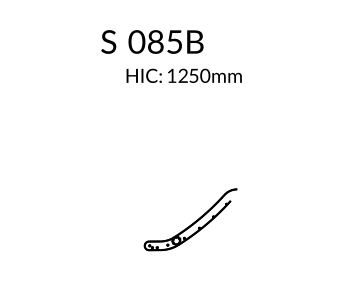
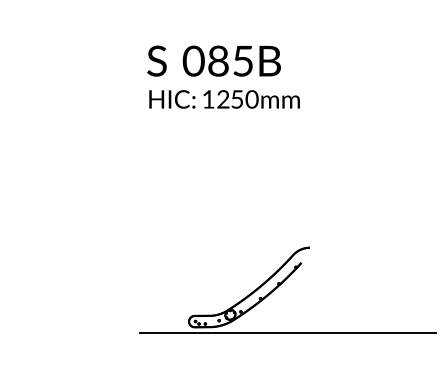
text: (151, 41) -> (213, 60), moved
text: (184, 75) -> (224, 99), moved
line: (220, 254) -> (287, 332), added

